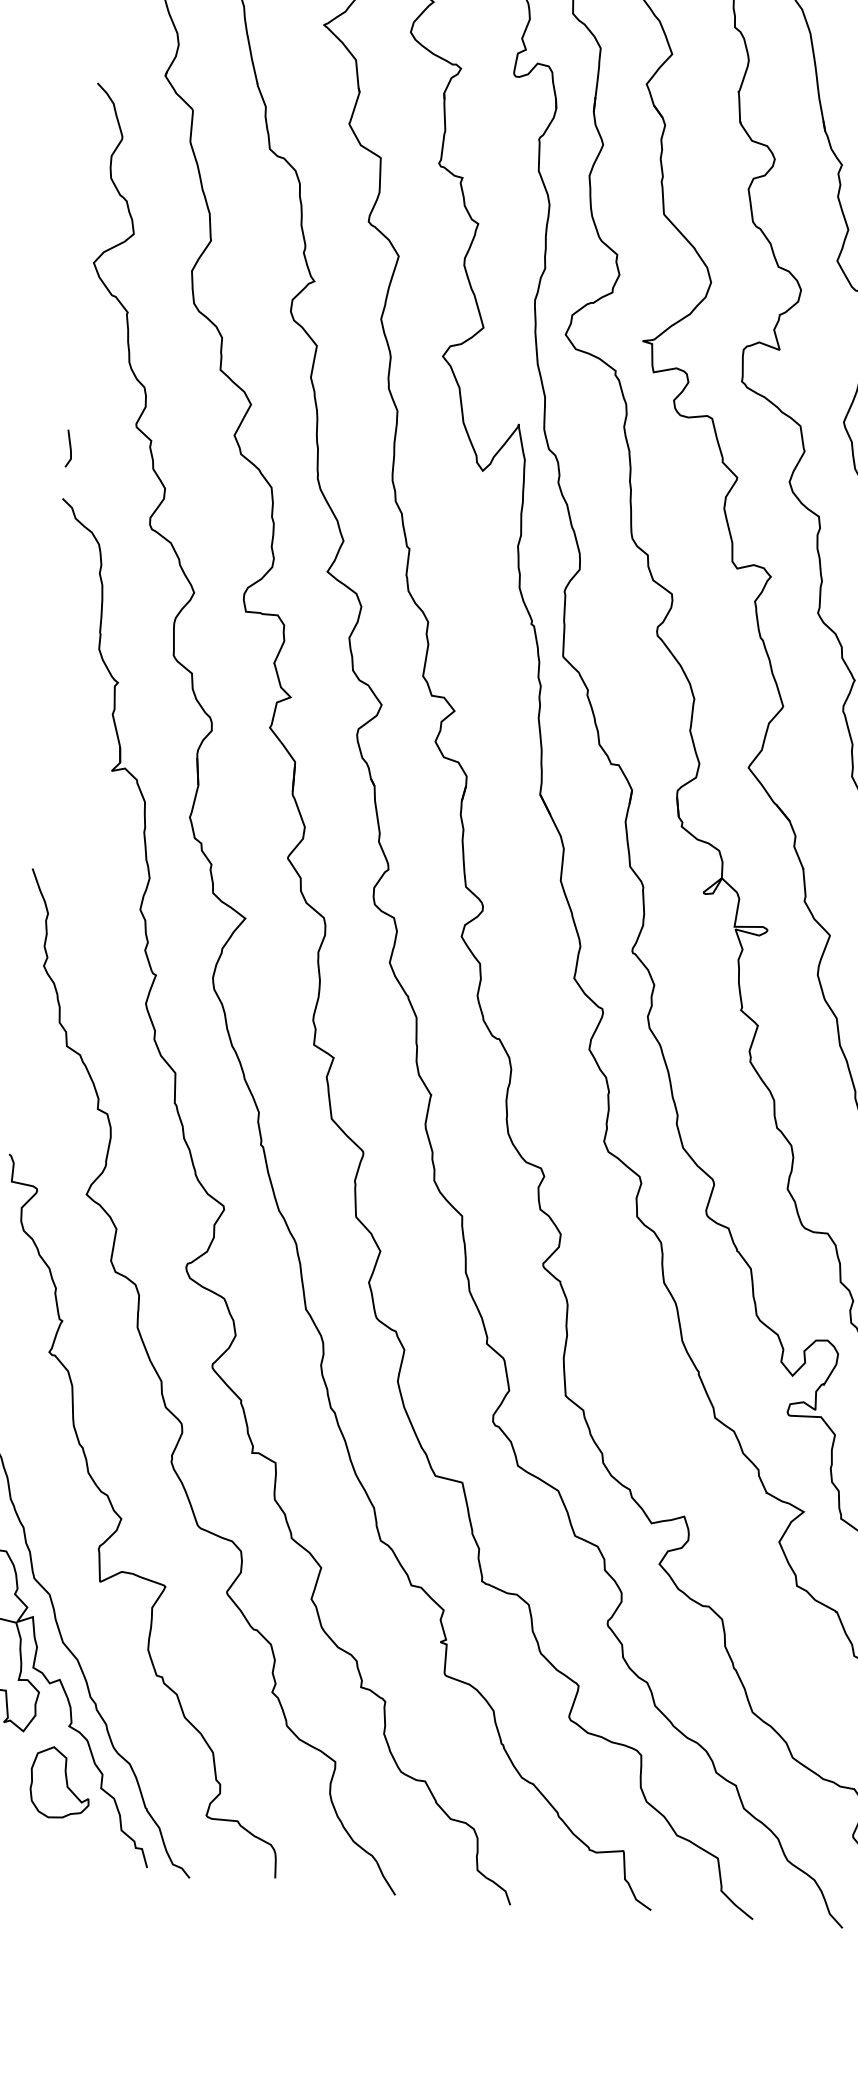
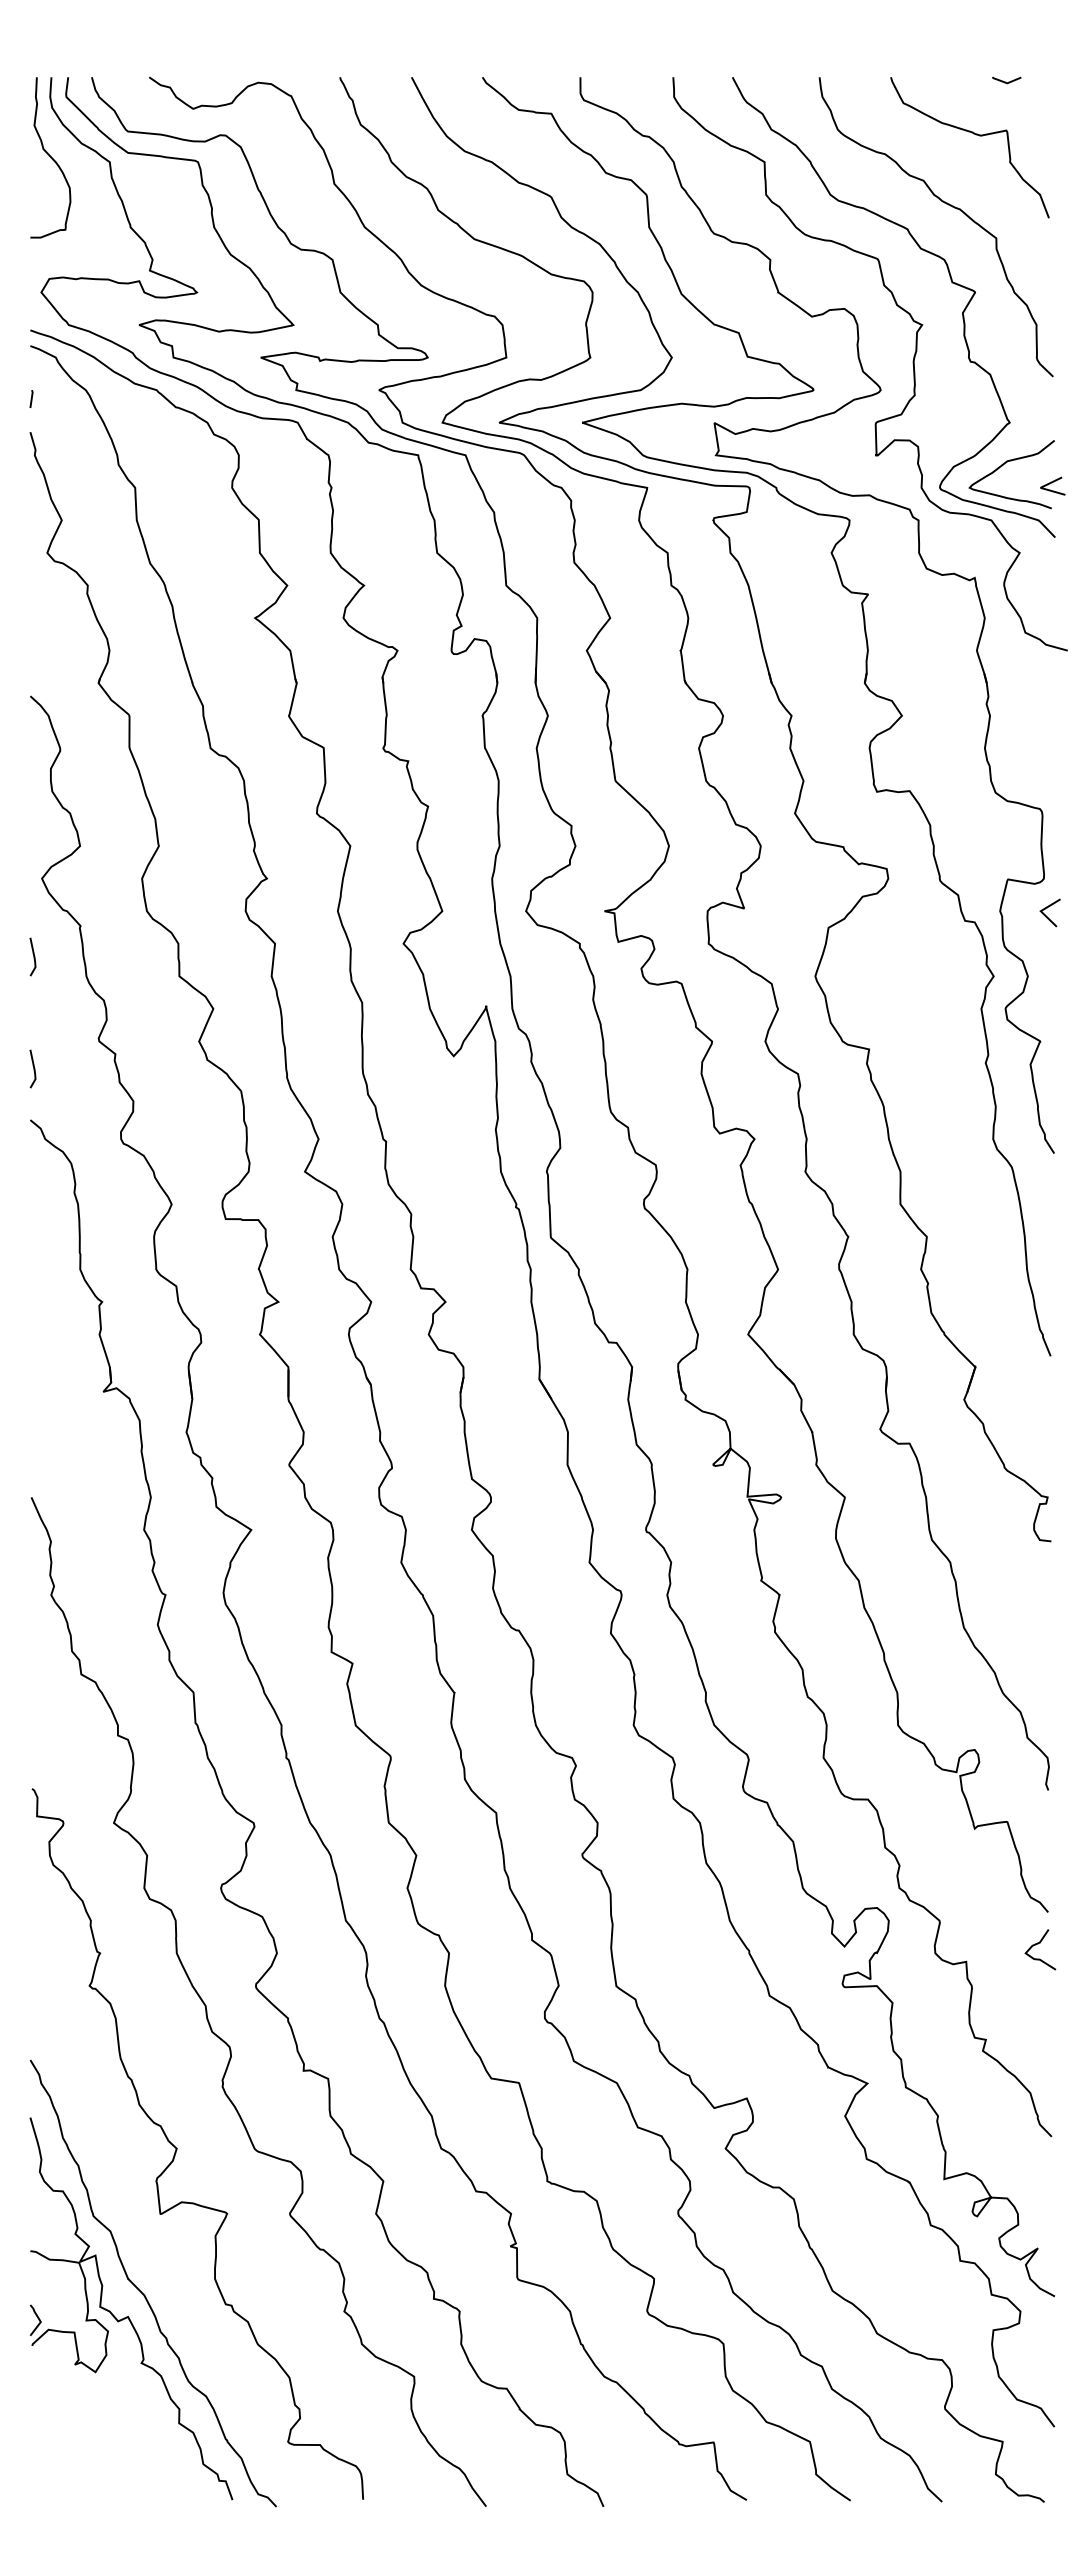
line: (79, 338) -> (33, 956), added
part: (60, 1783) -> (137, 2421), removed

